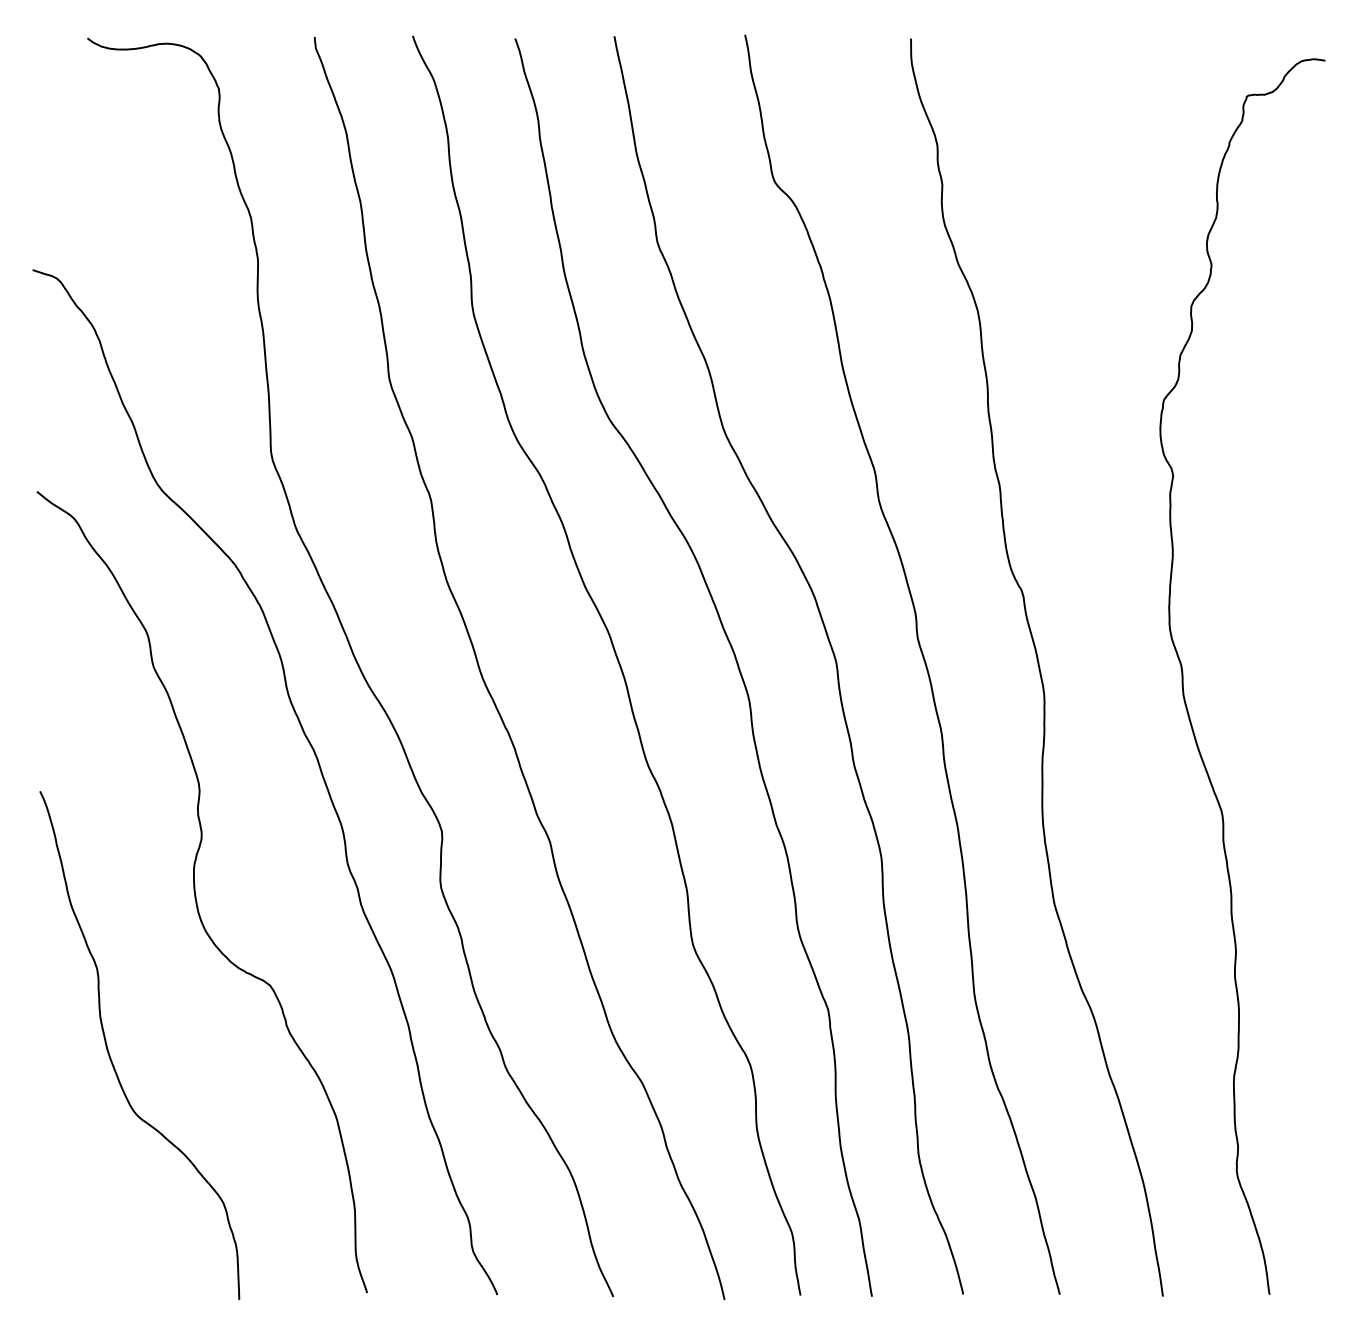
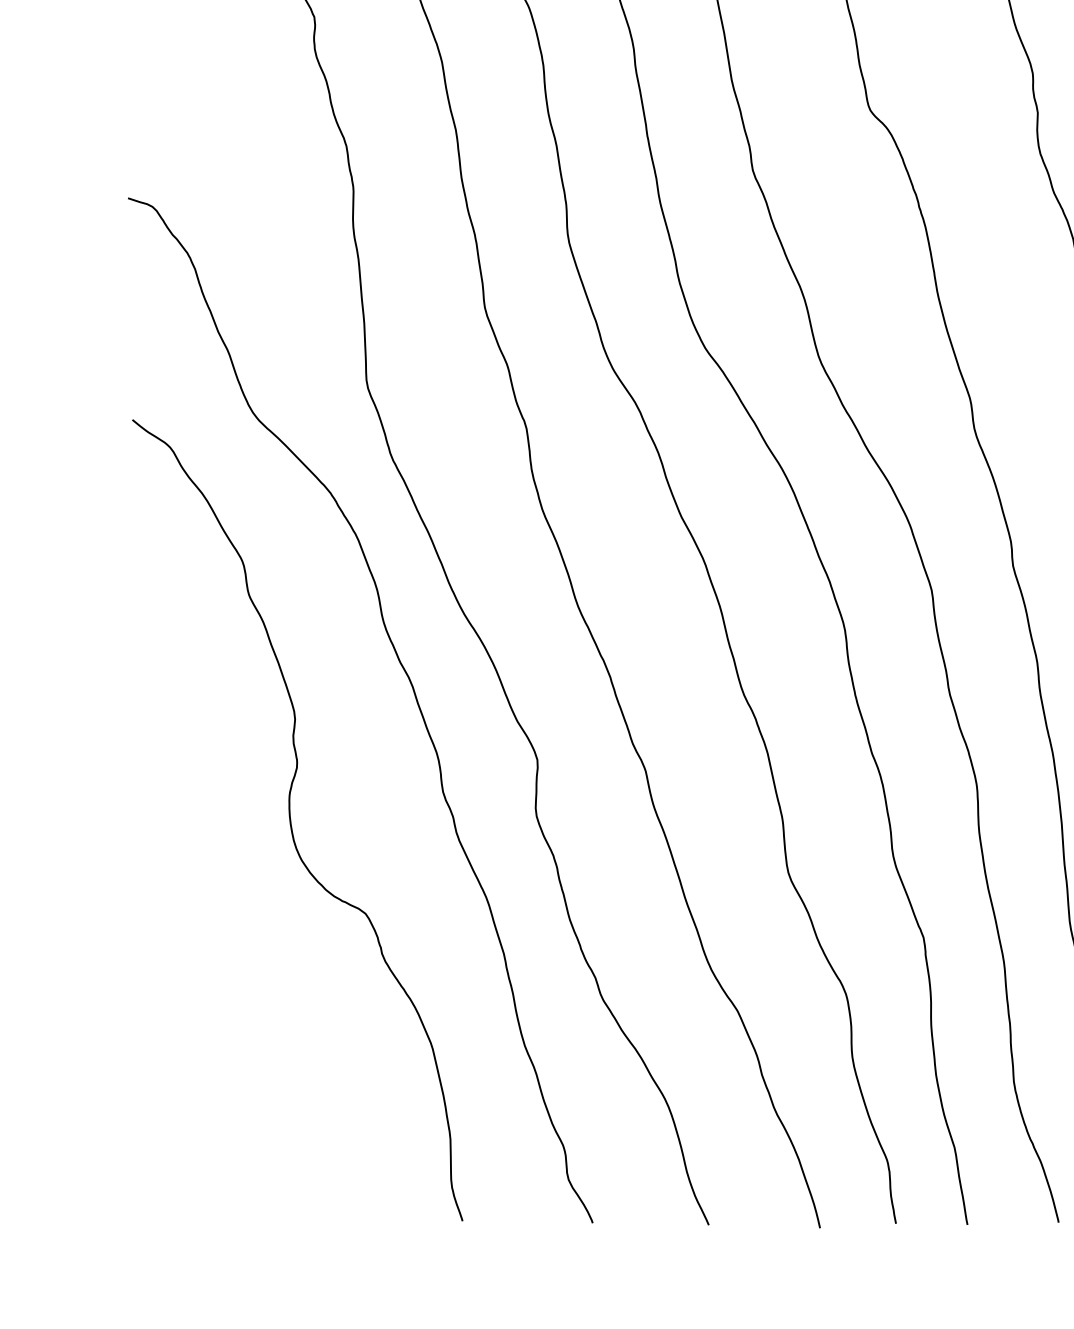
curve: (110, 1055) -> (205, 983), removed

